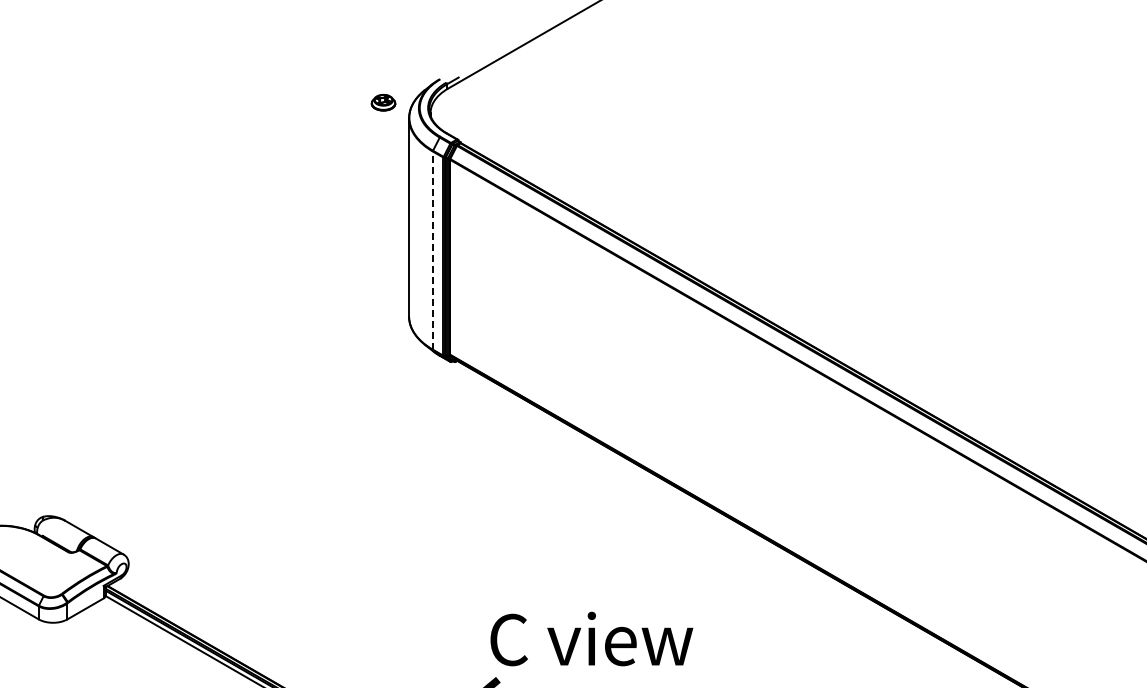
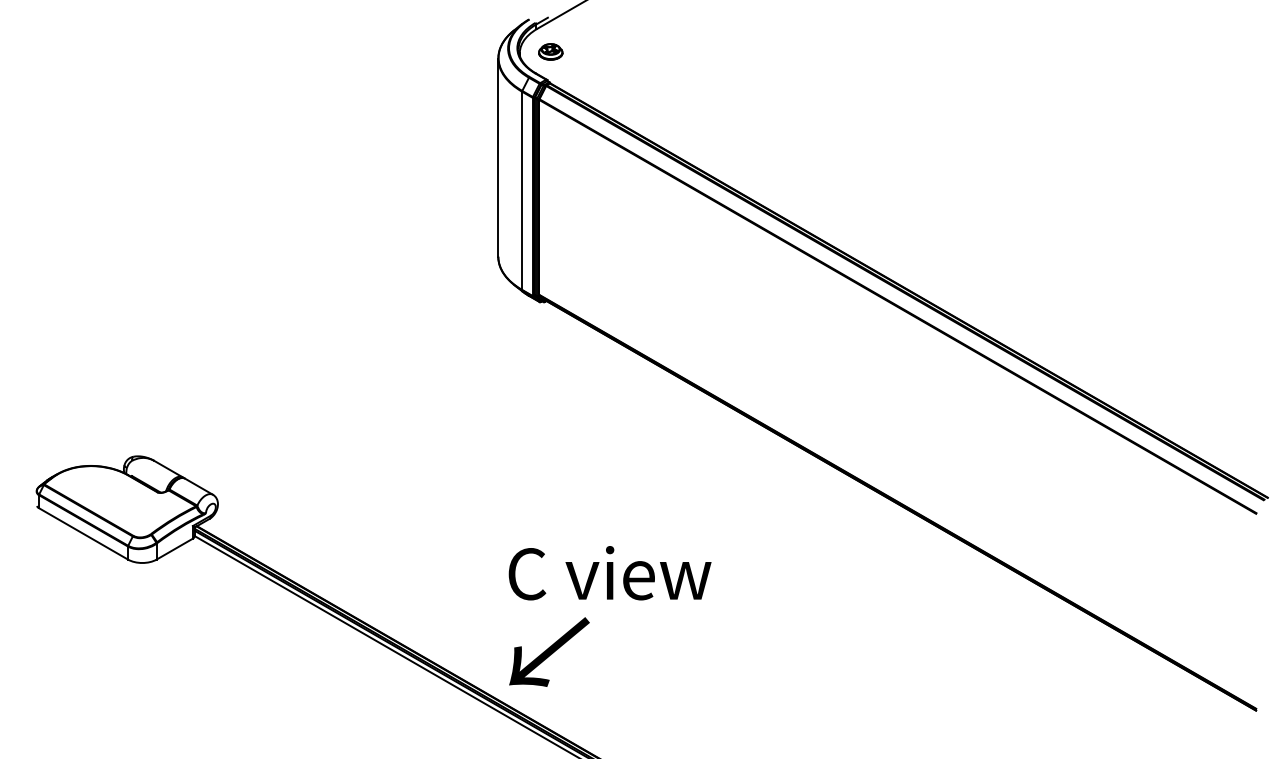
part: (383, 102) -> (550, 51), moved
line: (433, 250) -> (522, 190), dashed -> solid
text: (591, 639) -> (609, 573), moved

